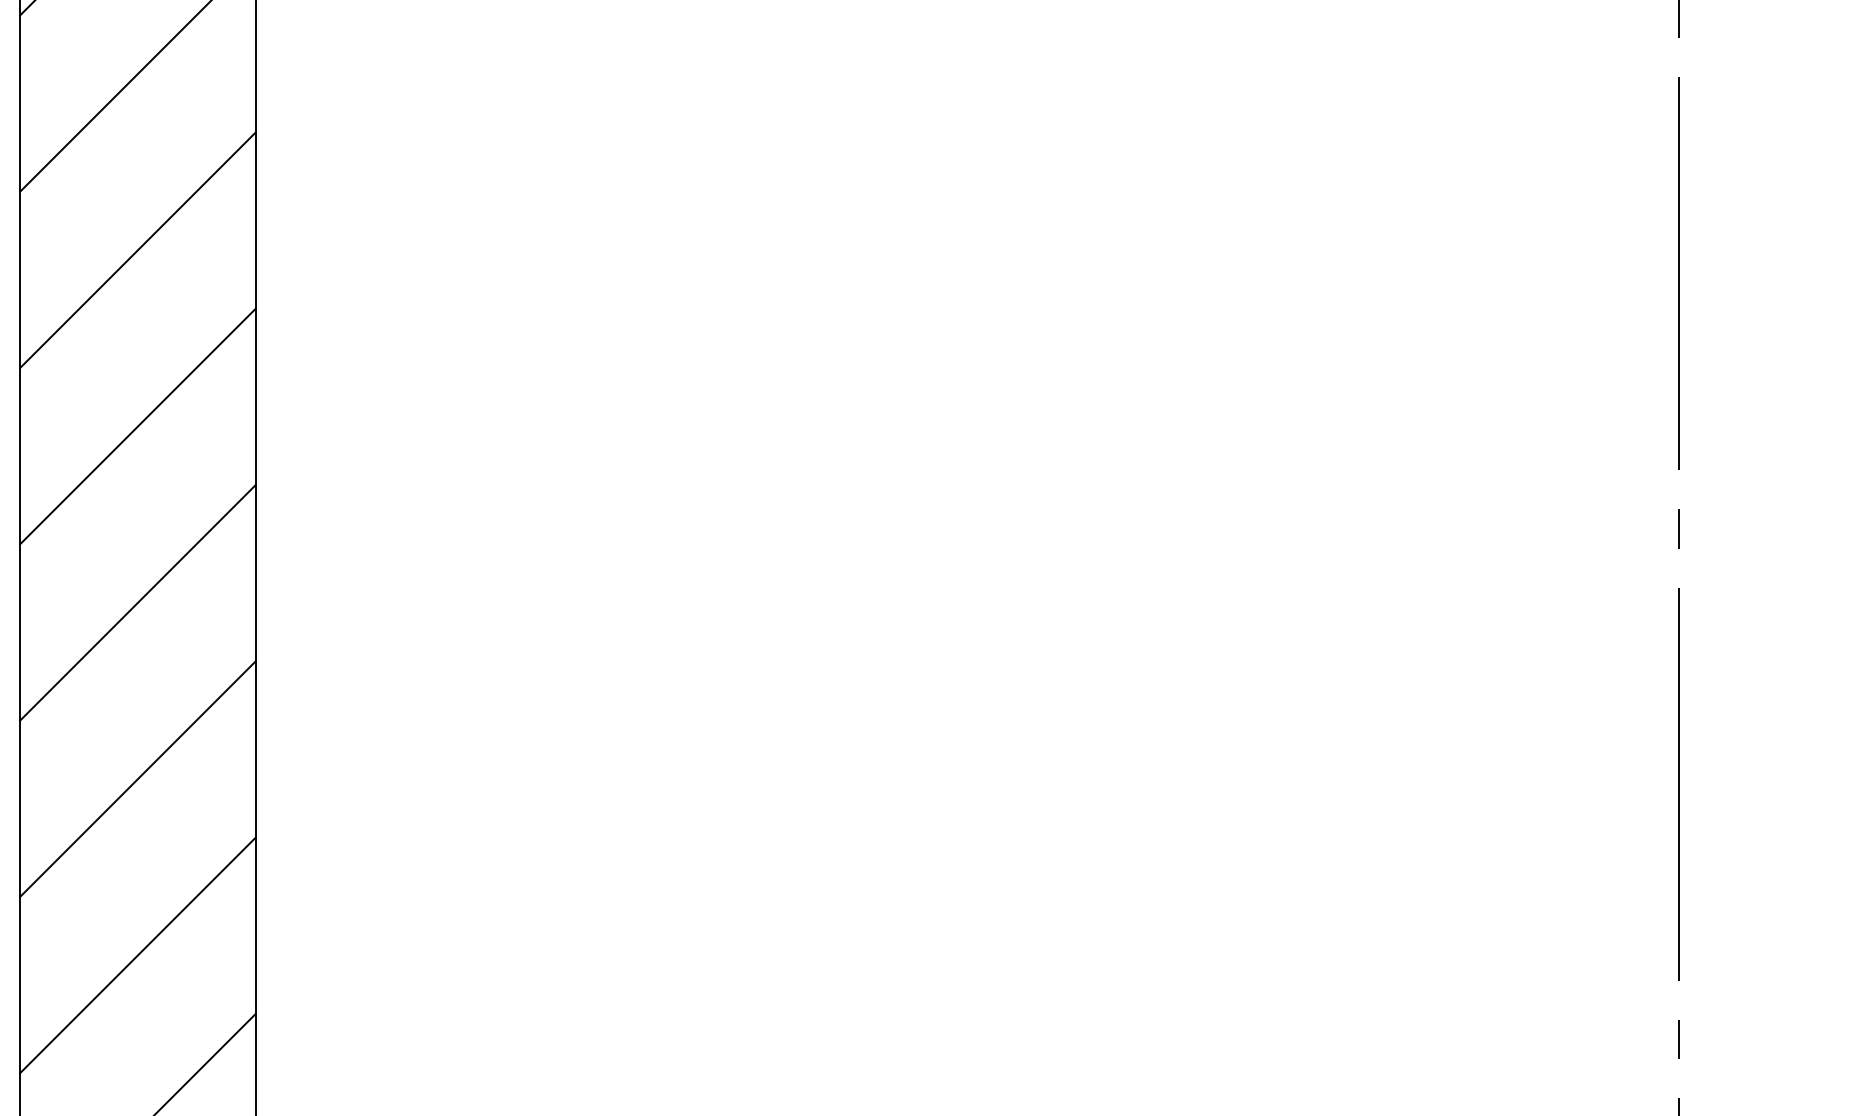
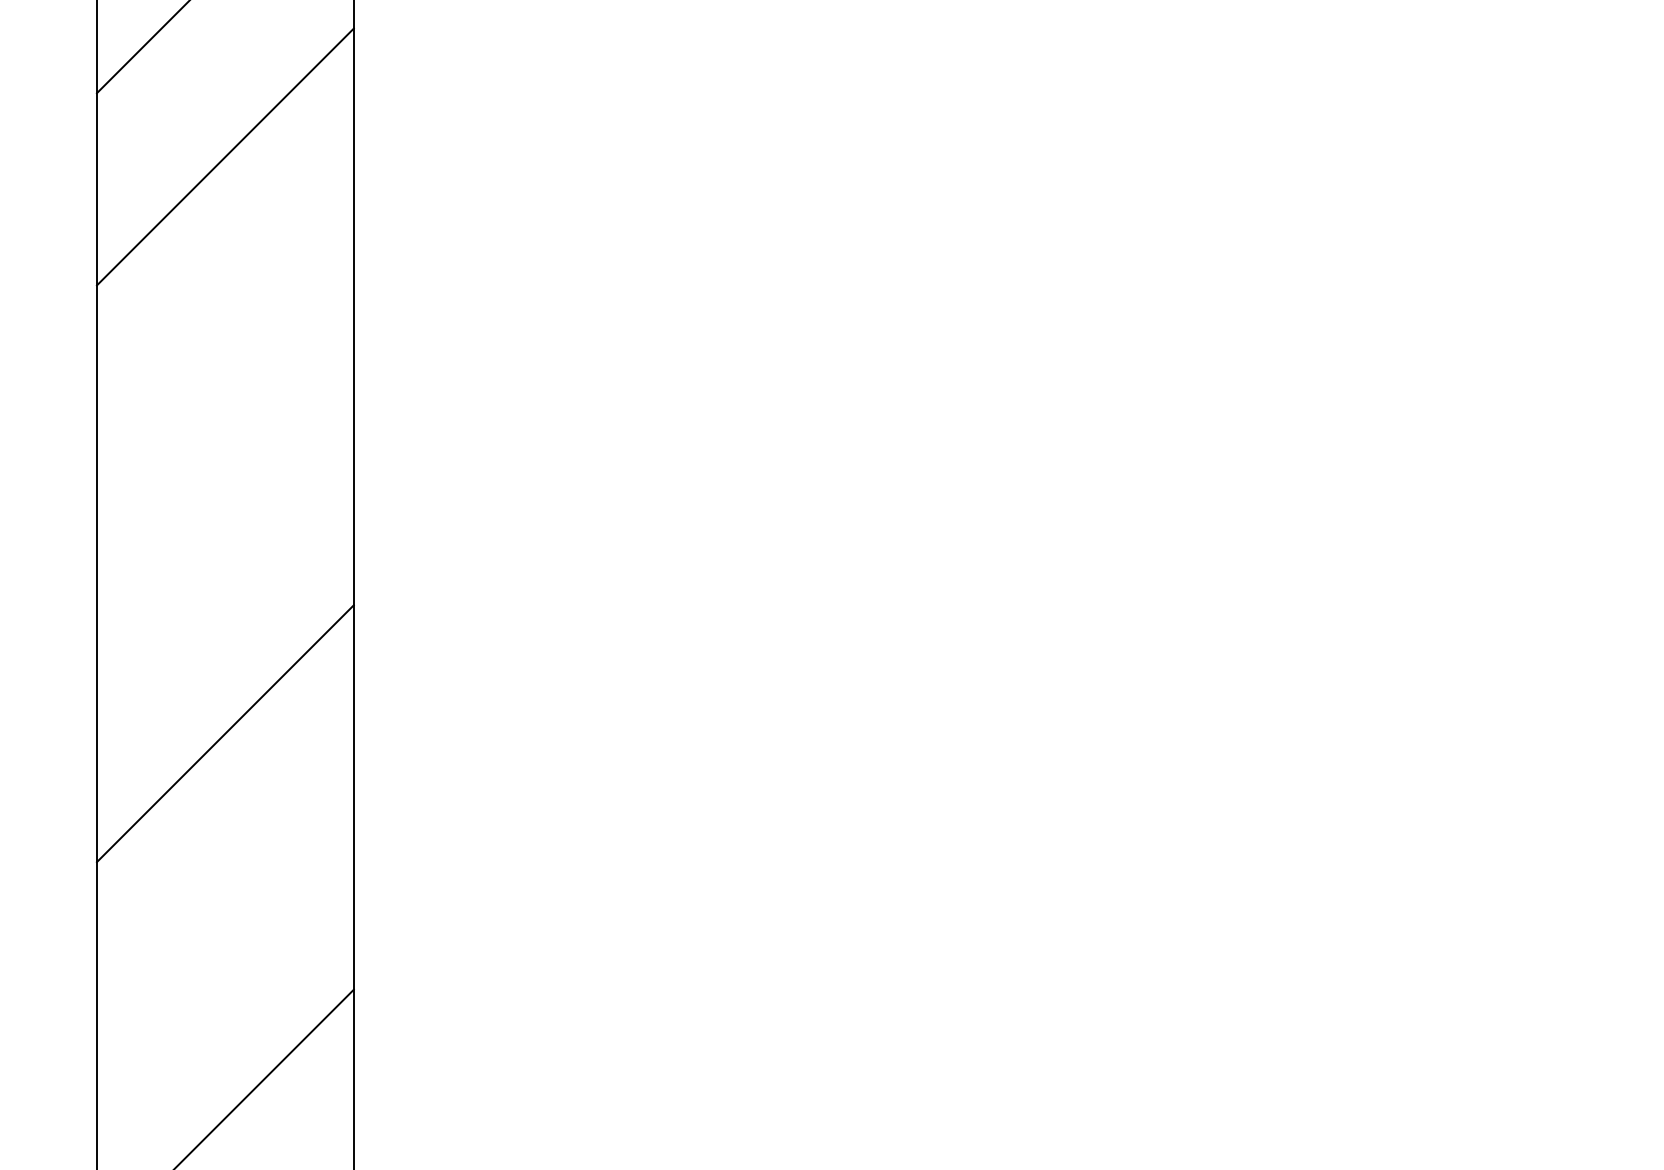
line: (137, 426) -> (224, 349), removed
line: (137, 602) -> (224, 541), removed
line: (137, 955) -> (224, 926), removed

